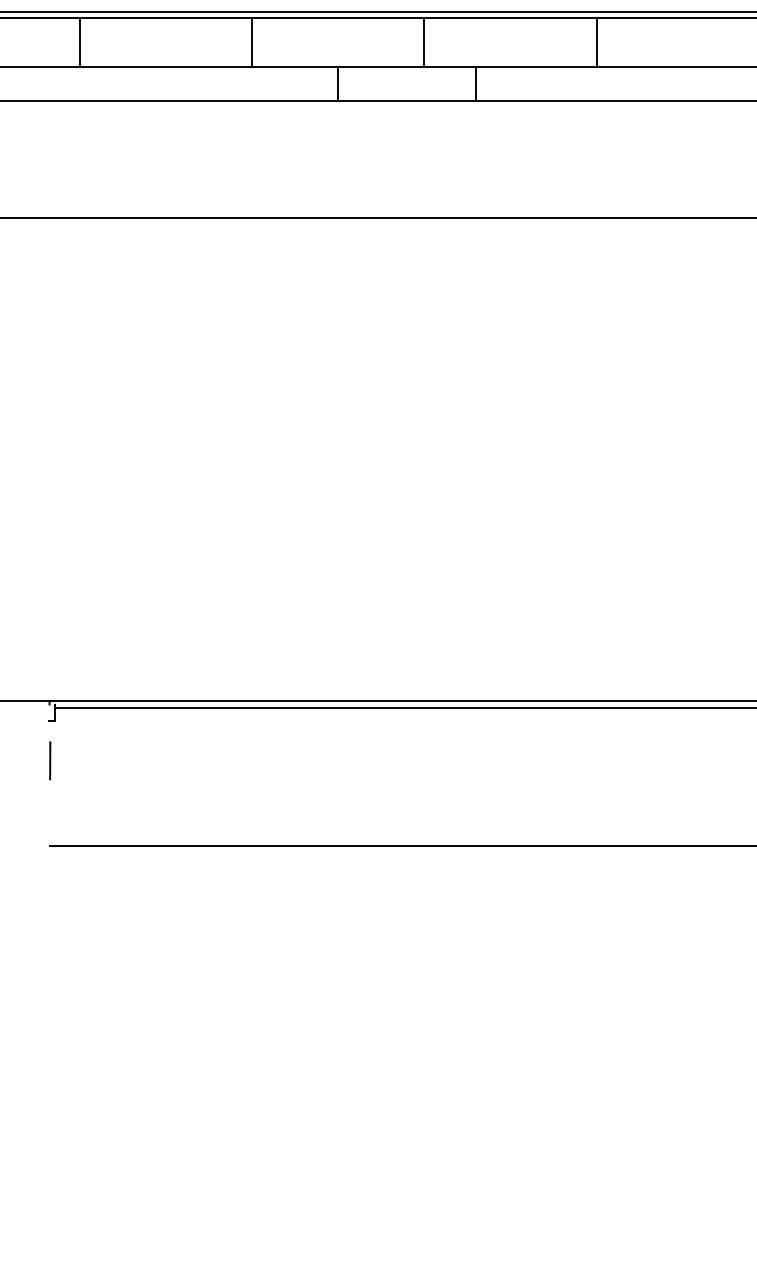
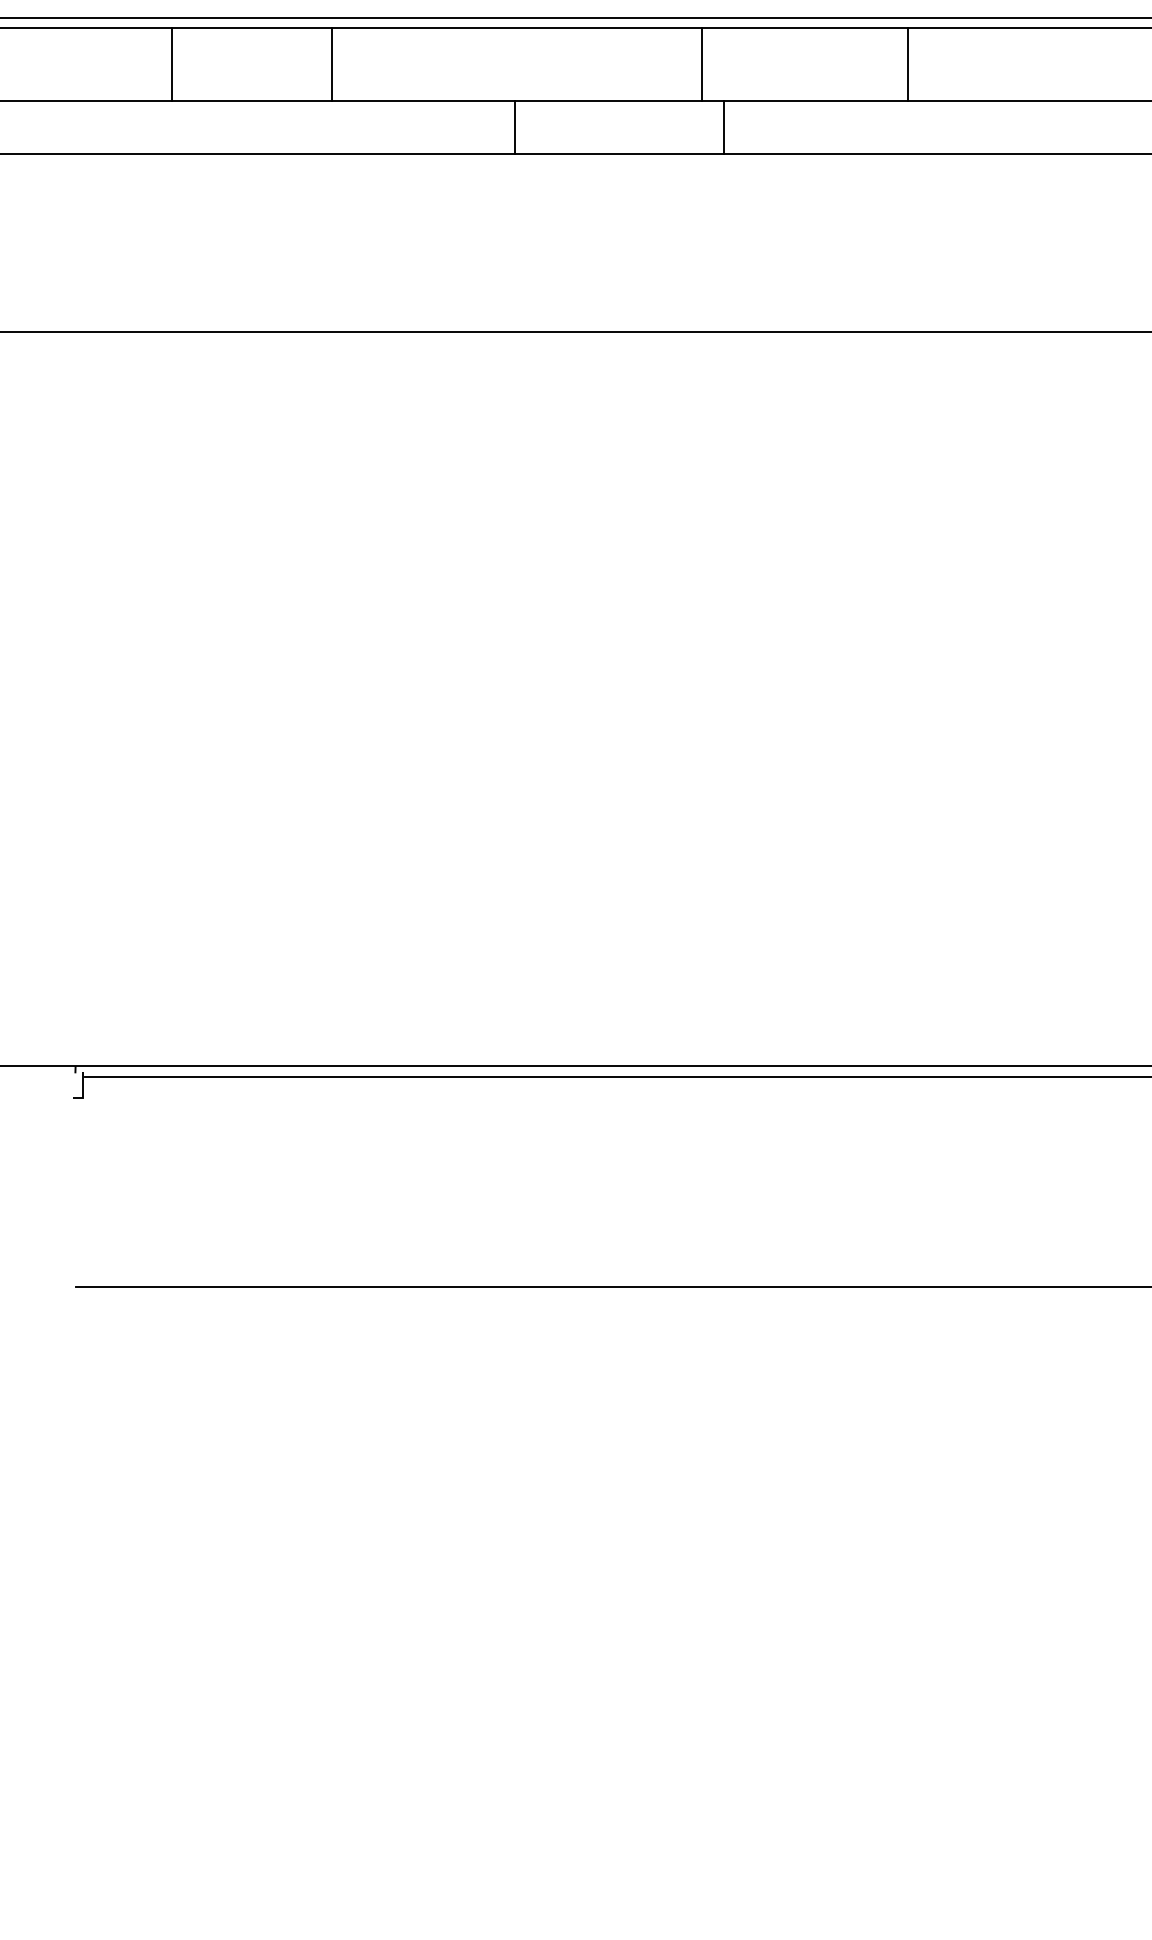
line: (79, 42) -> (171, 64), moved
line: (251, 42) -> (331, 64), moved
line: (424, 42) -> (702, 64), moved
line: (50, 760) -> (76, 1157), removed

